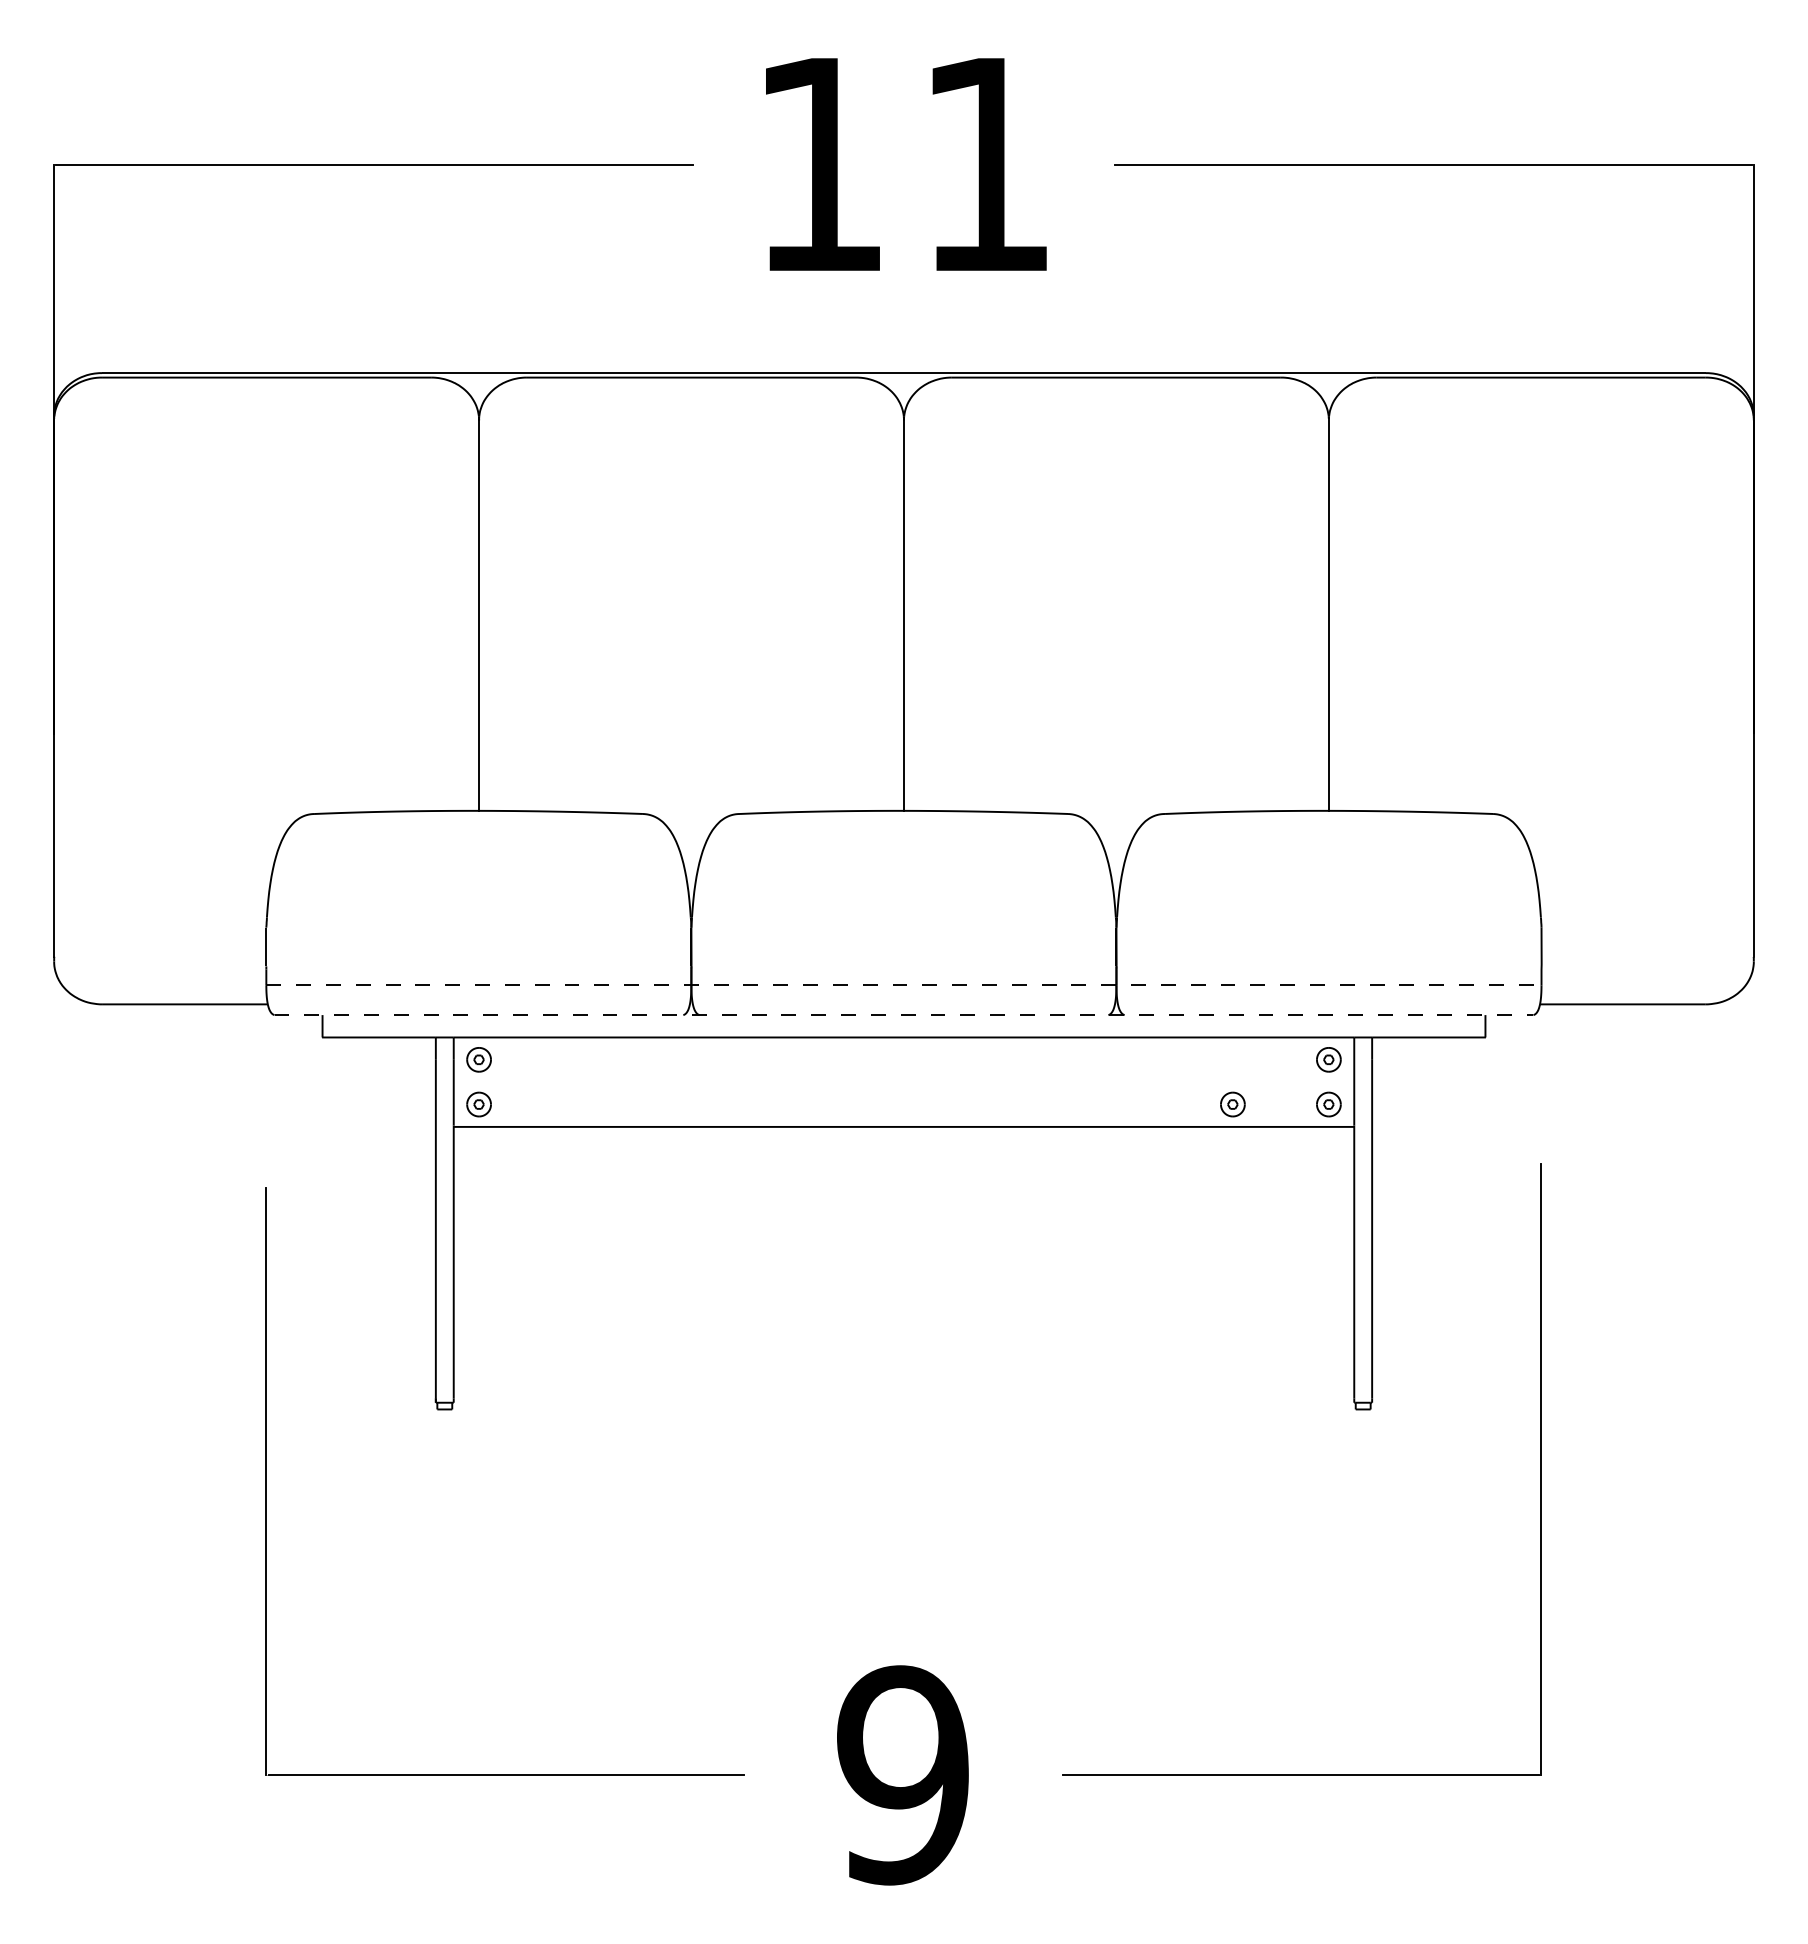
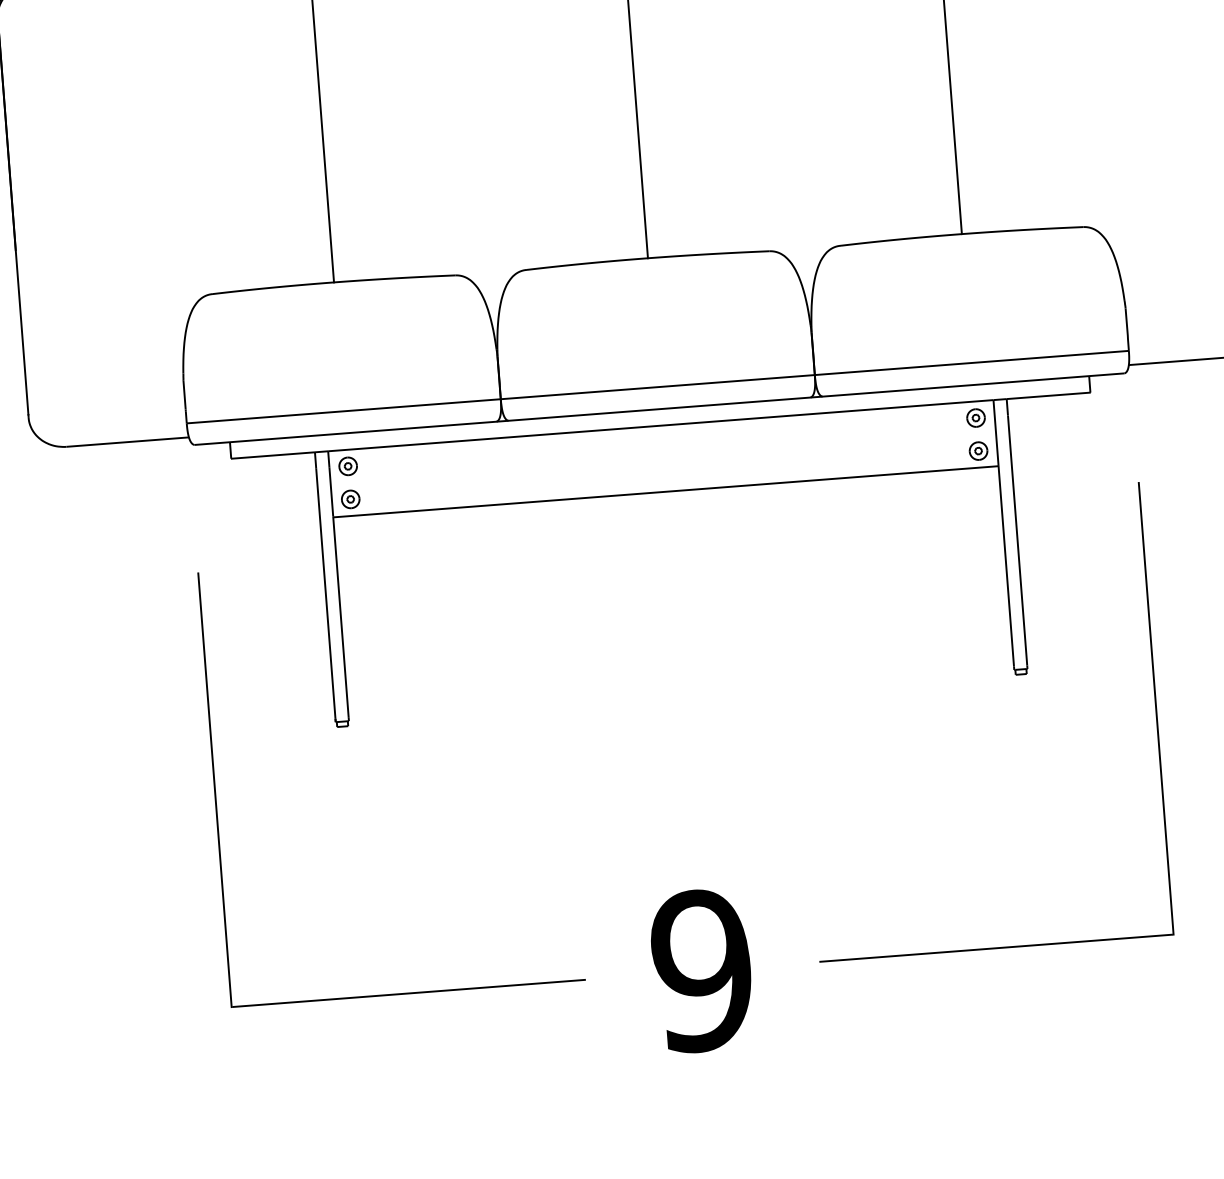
line: (903, 985) -> (657, 387), dashed -> solid
line: (904, 1015) -> (659, 409), dashed -> solid
part: (1232, 1104) -> (907, 456), removed

